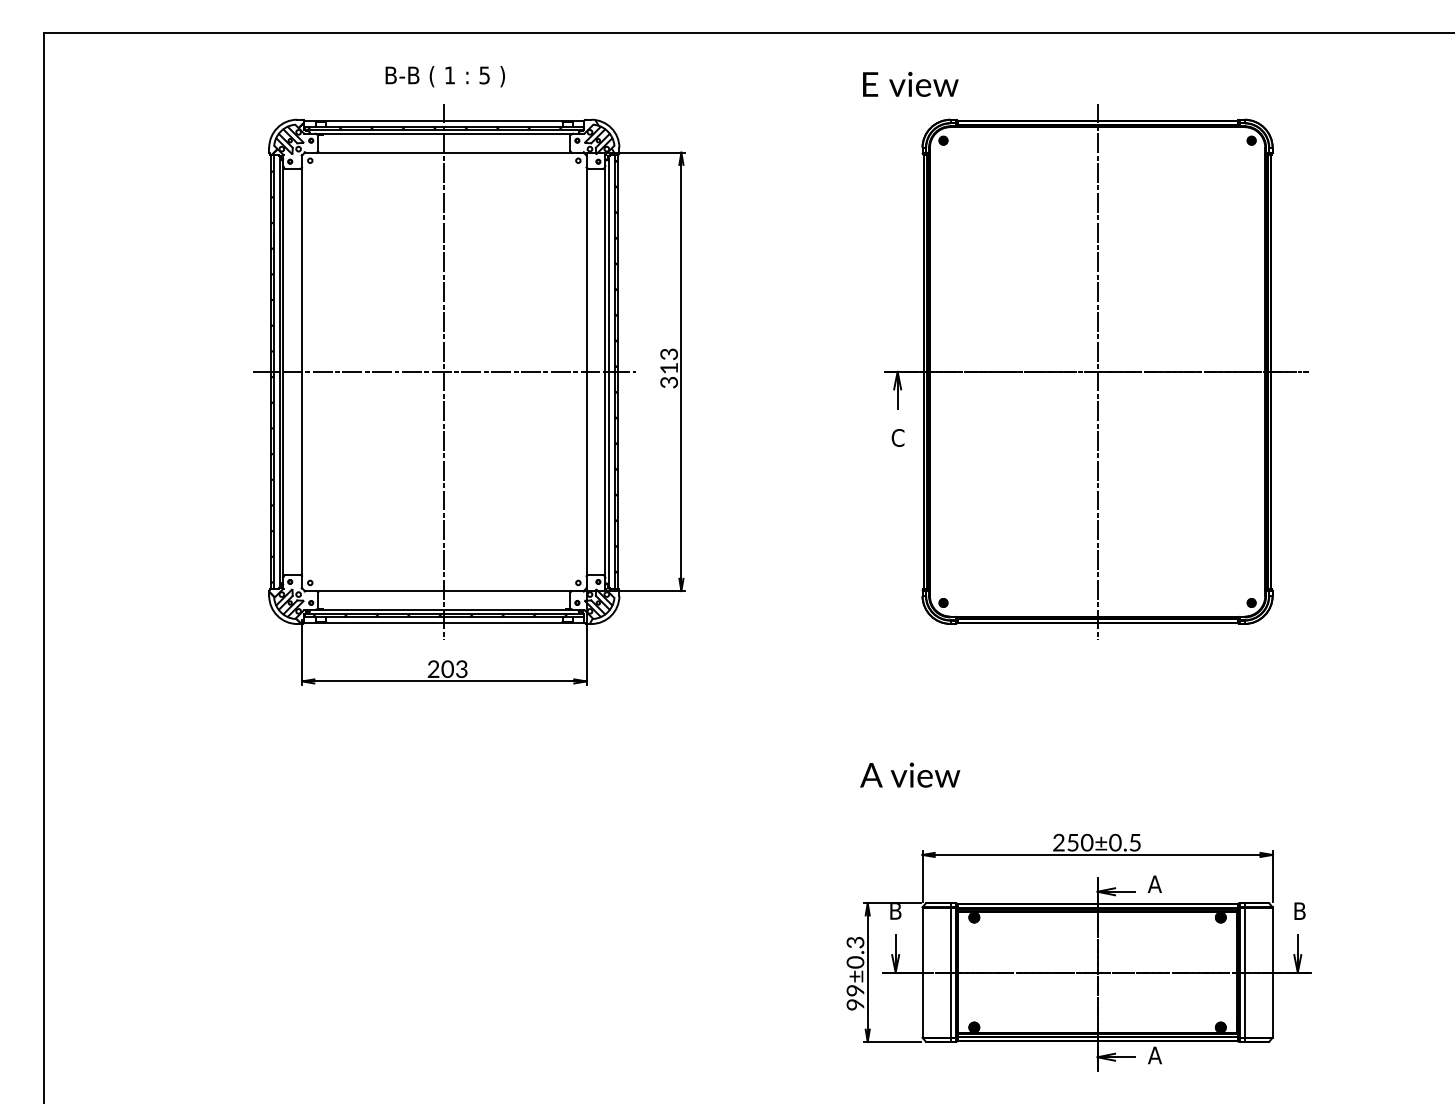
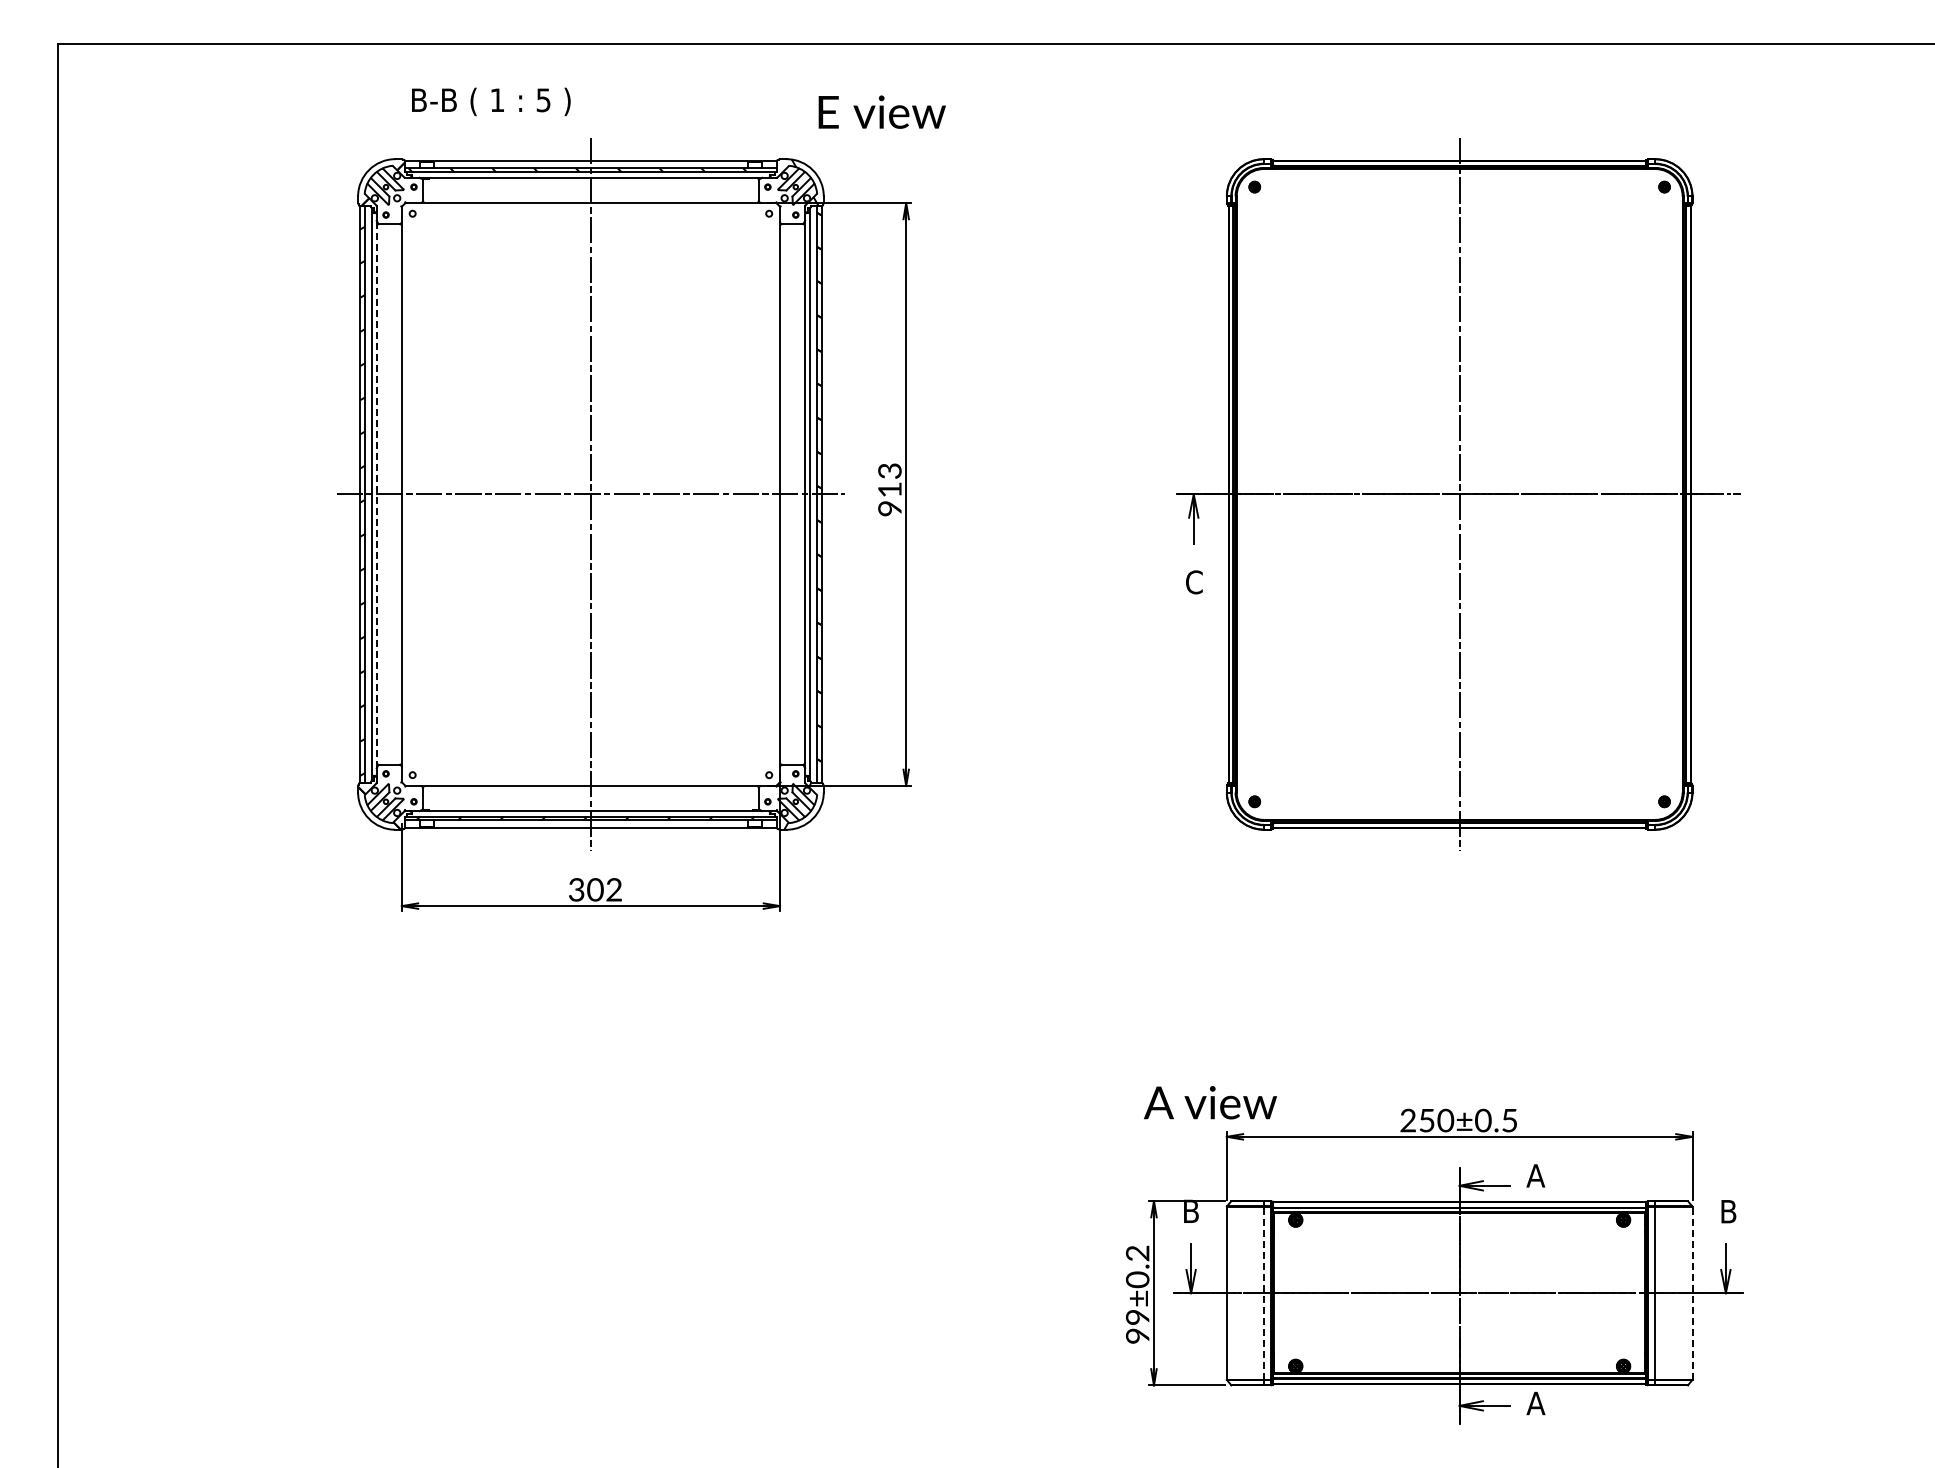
text: (445, 76) -> (491, 101), moved
text: (910, 83) -> (881, 111), moved
line: (283, 371) -> (376, 494), solid -> dashed
text: (668, 382) -> (889, 508), 313 -> 913
text: (447, 670) -> (594, 891), 203 -> 302
text: (910, 774) -> (1210, 1102), moved
text: (856, 942) -> (1139, 1253), 99±0.3 -> 99±0.2
line: (950, 971) -> (1264, 1292), solid -> dashed
line: (1272, 971) -> (1692, 1292), solid -> dashed

